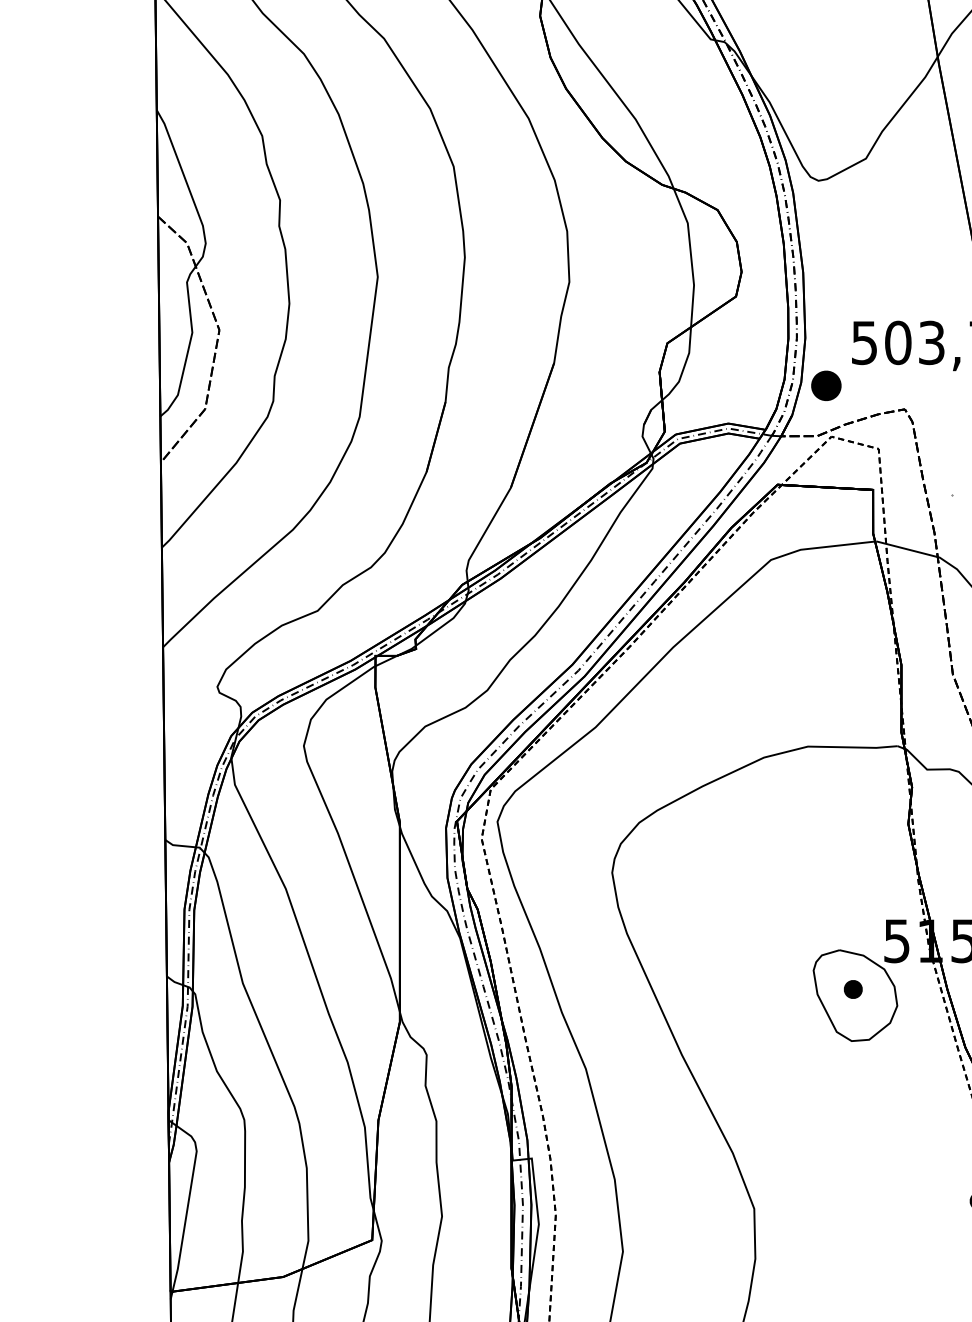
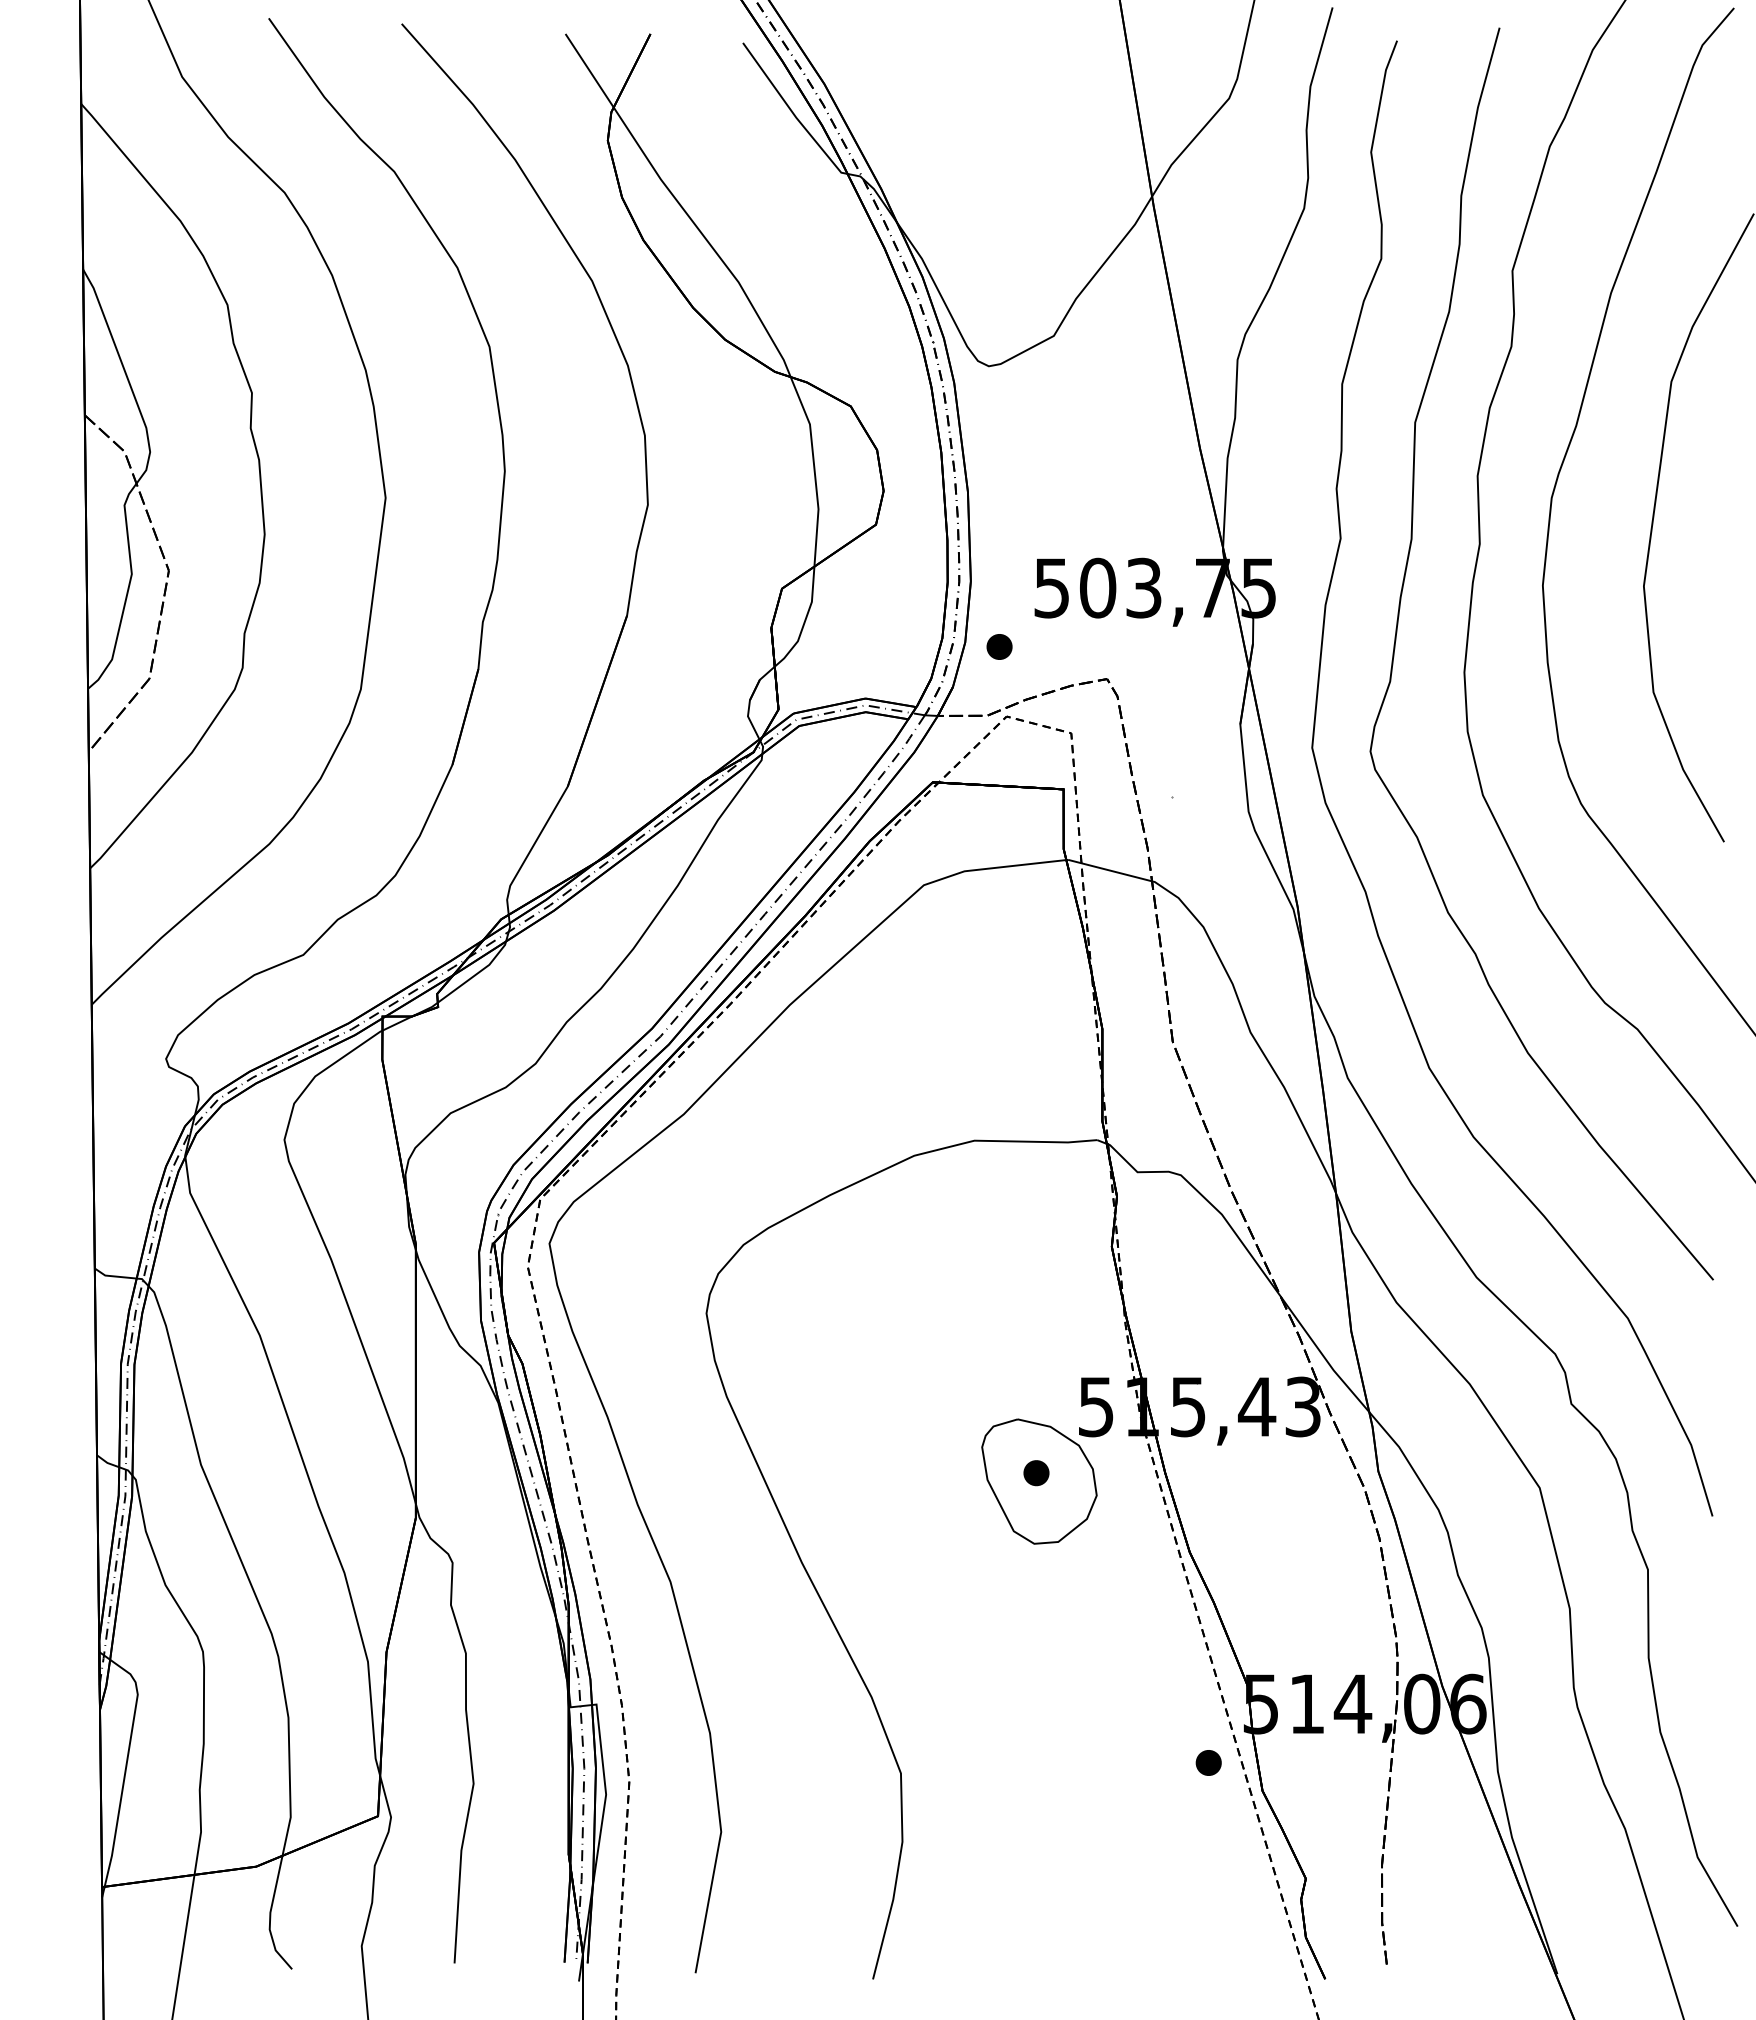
part: (826, 385) -> (999, 646), size x0.62

